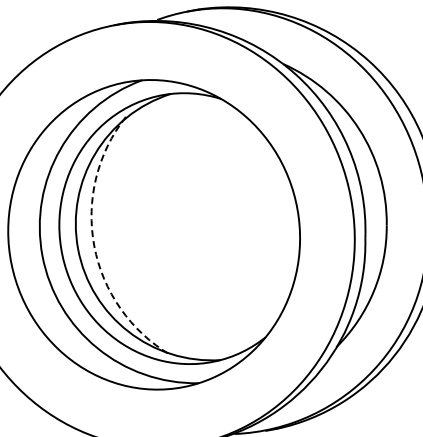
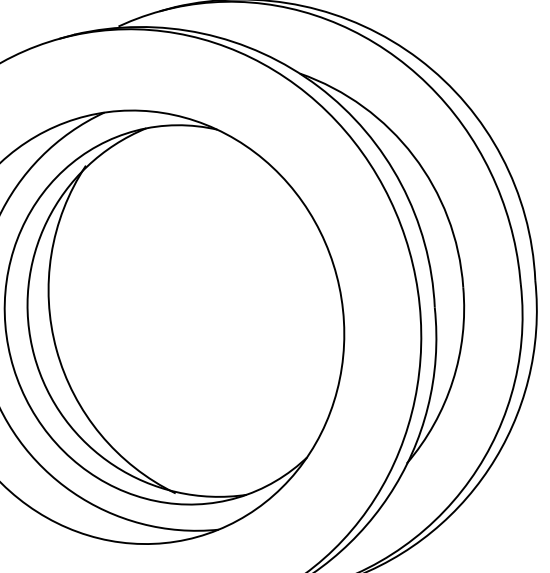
arc: (94, 246) -> (56, 350), dashed -> solid

